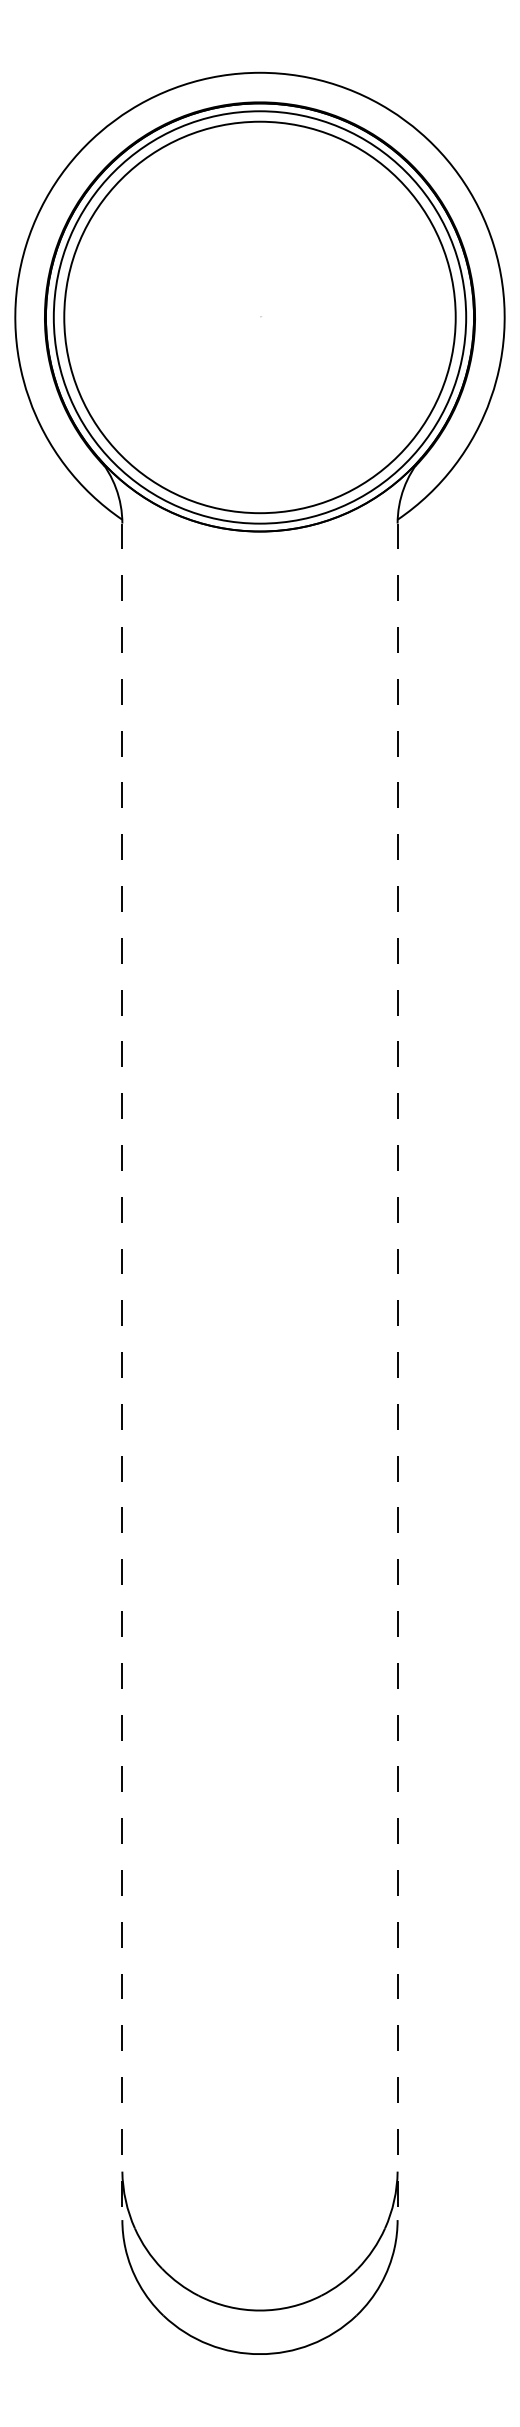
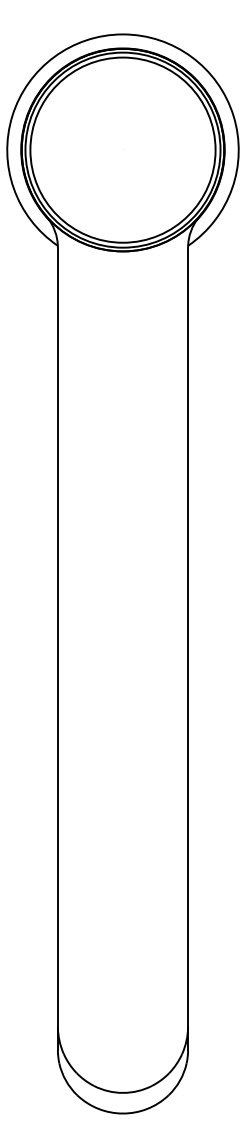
line: (121, 1373) -> (57, 649), dashed -> solid
line: (398, 1373) -> (188, 649), dashed -> solid

